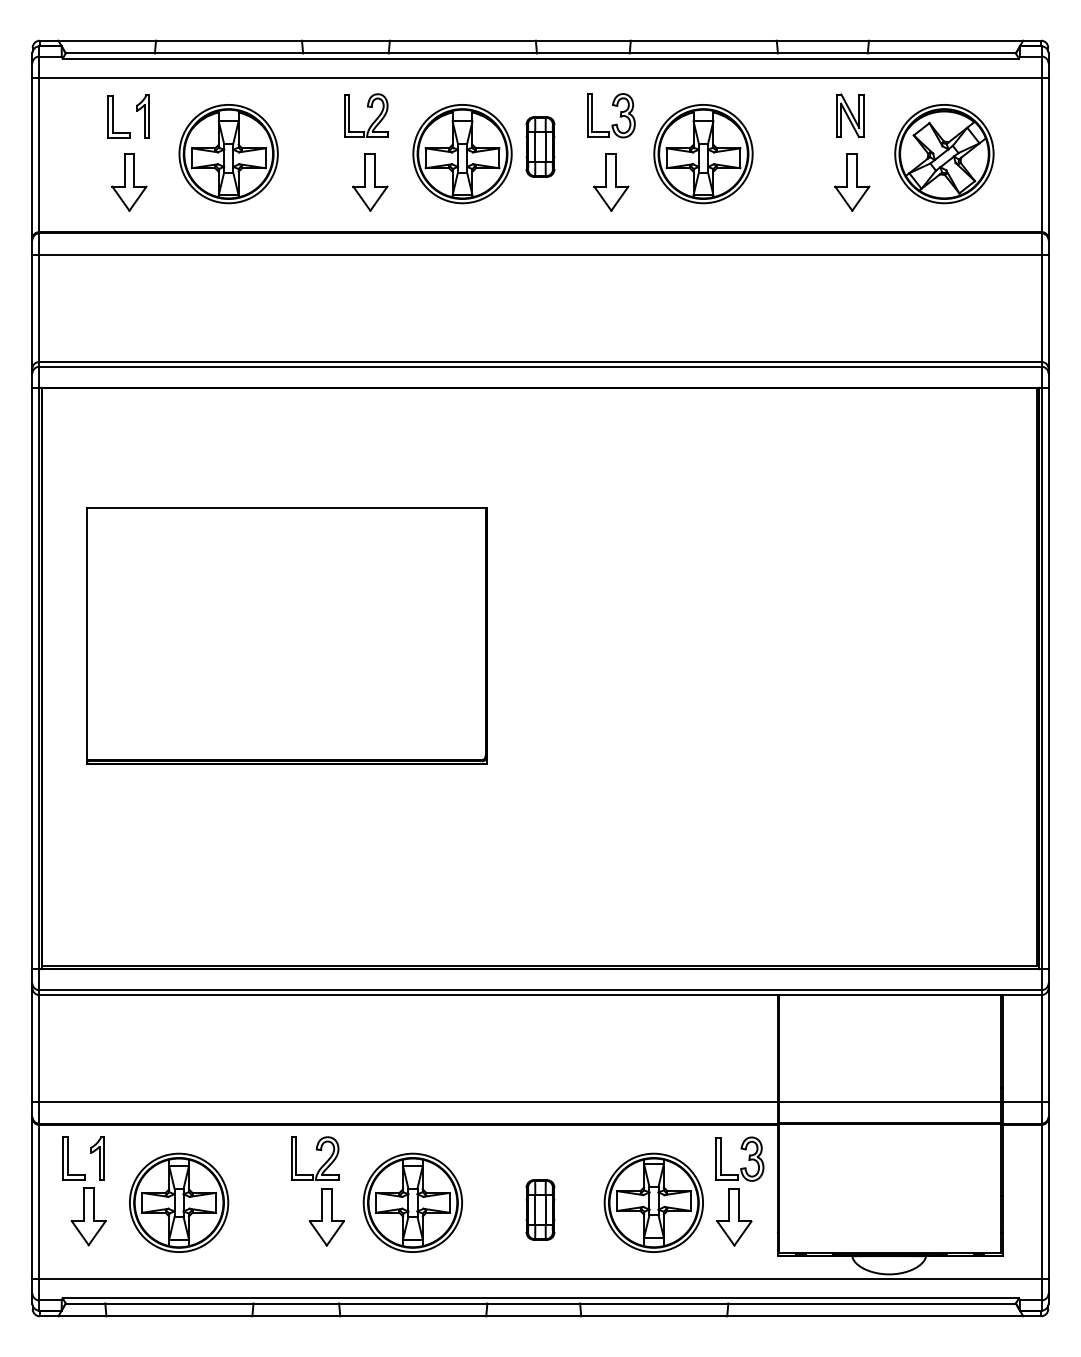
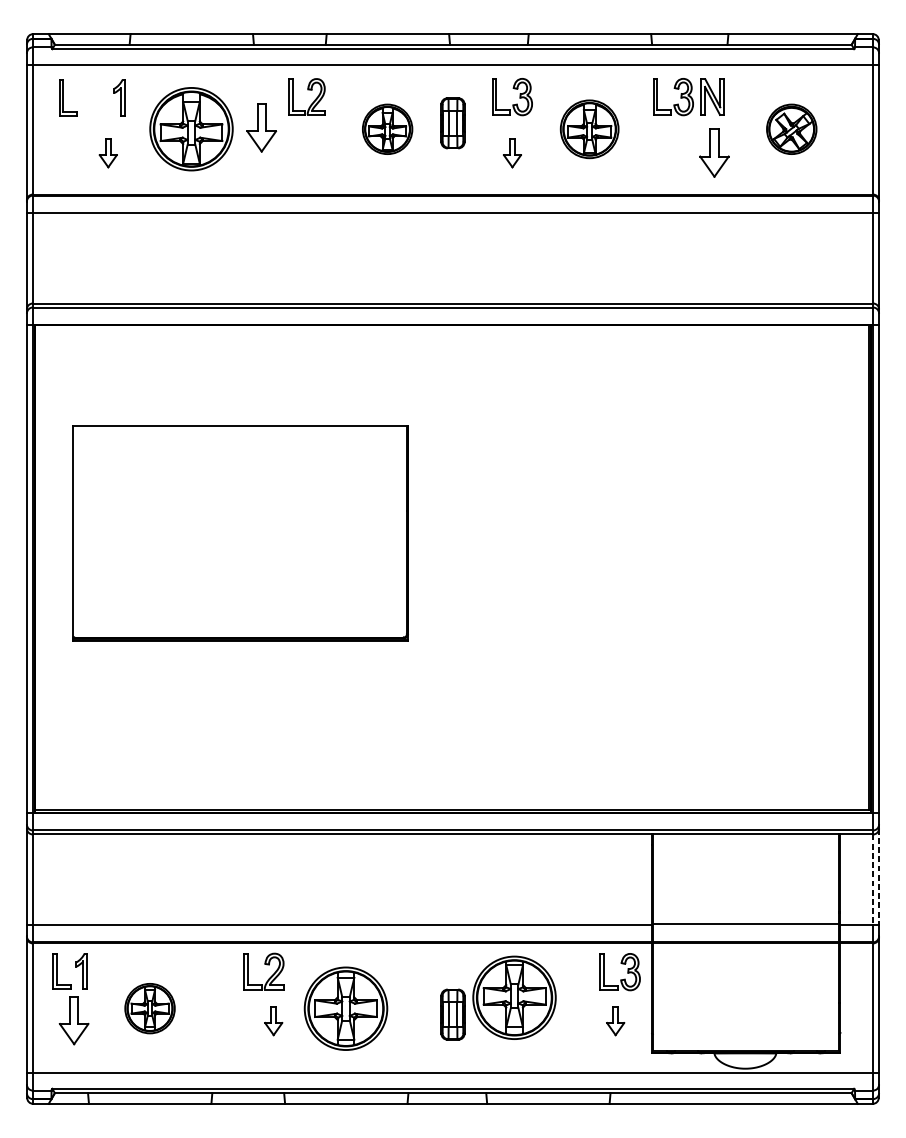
part: (118, 116) -> (68, 97), moved
part: (811, 116) -> (680, 97), added
part: (462, 154) -> (387, 129), size x0.6
part: (703, 154) -> (589, 129), size x0.7
part: (944, 154) -> (791, 129), size x0.6
part: (129, 182) -> (108, 153), size x0.6
part: (370, 182) -> (261, 127), moved
part: (611, 182) -> (512, 153), size x0.6
line: (1048, 1045) -> (879, 876), solid -> dashed
line: (1041, 1048) -> (873, 879), solid -> dashed
part: (179, 1202) -> (150, 1008), size x0.6
part: (653, 1202) -> (514, 997), moved
part: (326, 1217) -> (273, 1021), size x0.6
part: (734, 1217) -> (615, 1021), size x0.6

